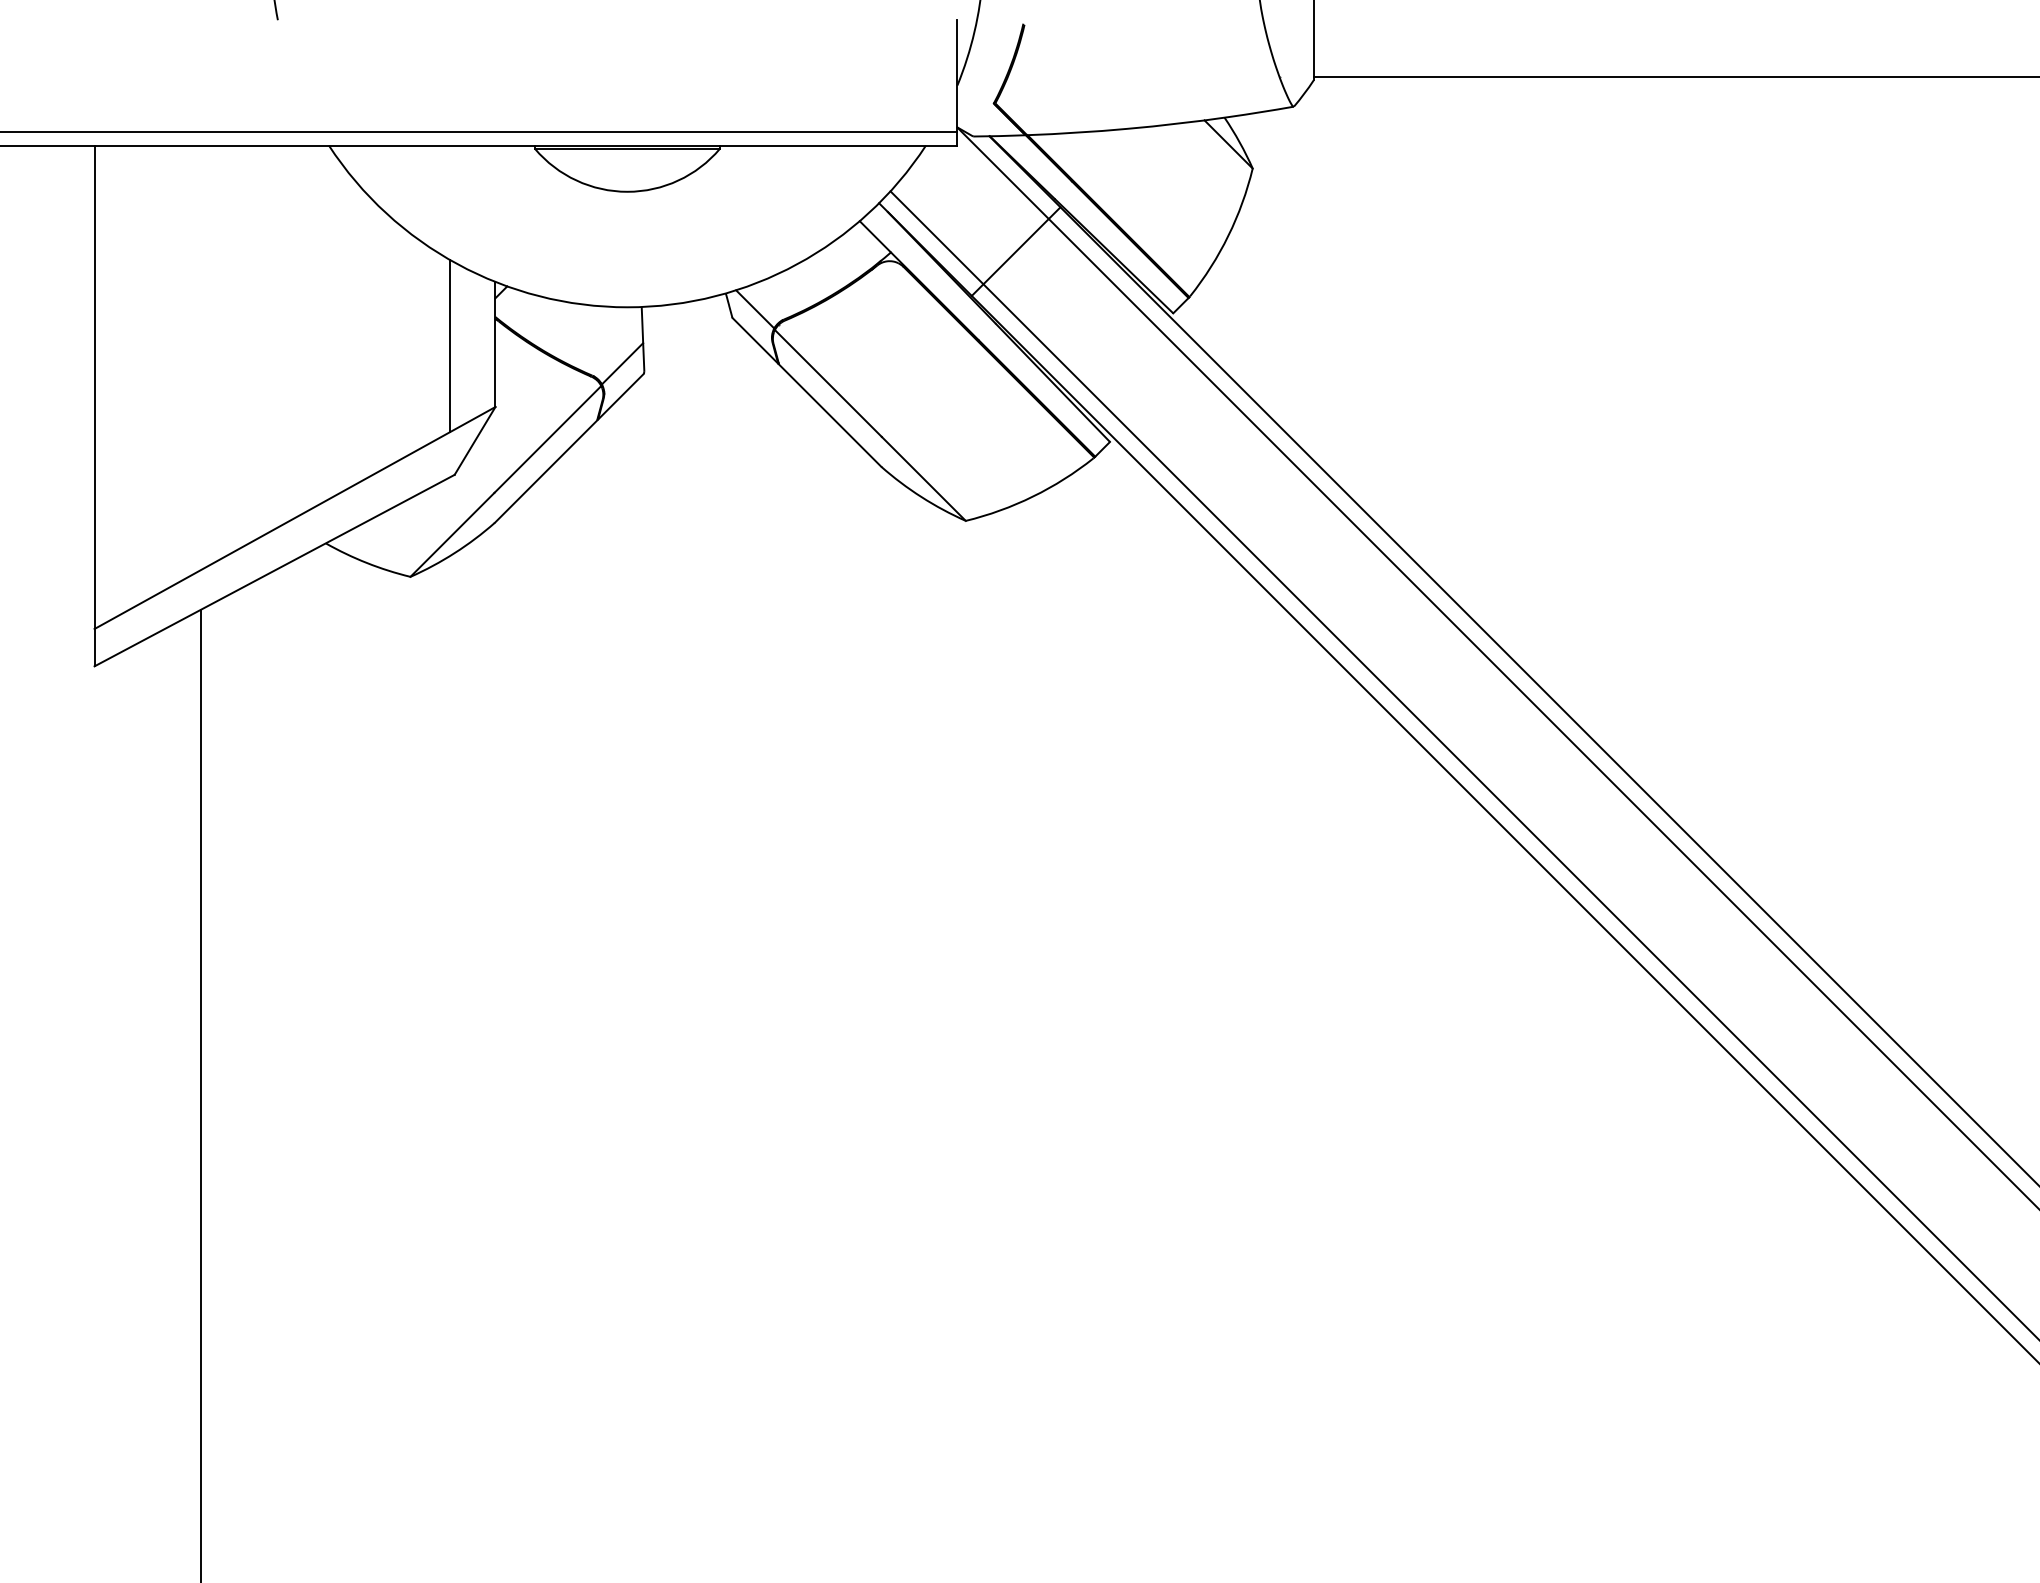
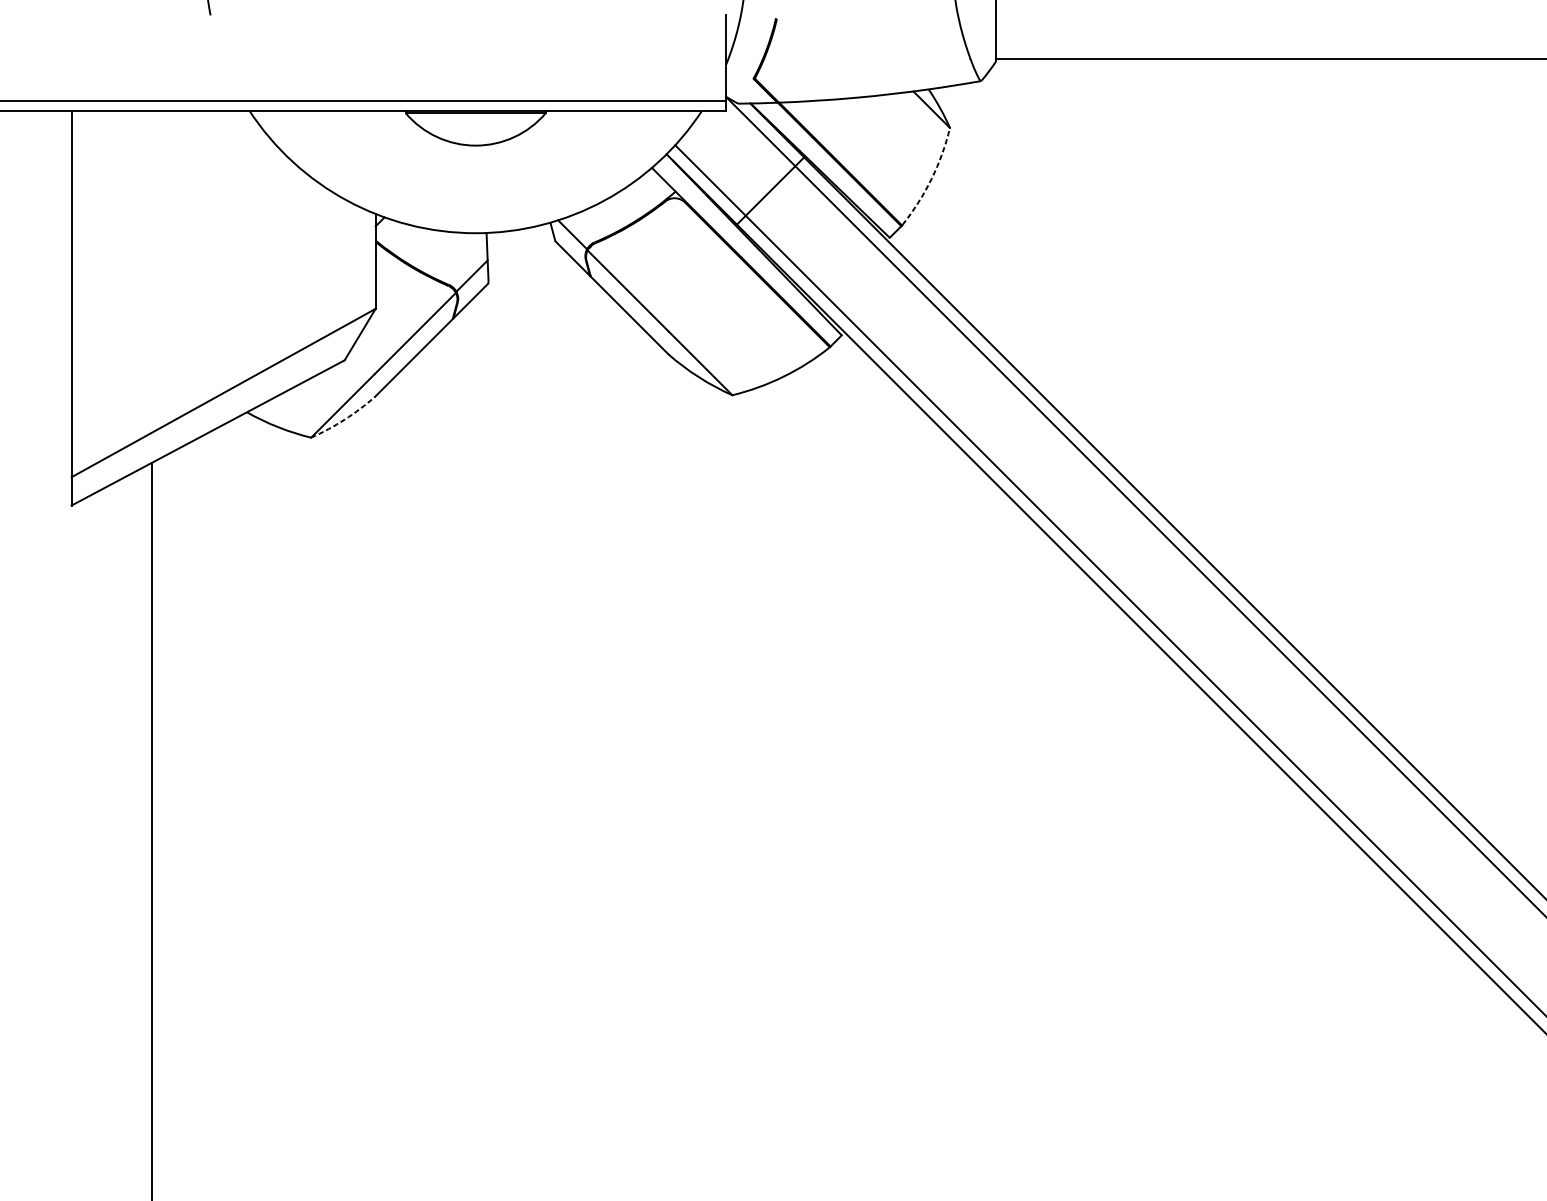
arc: (1228, 235) -> (931, 178), solid -> dashed
line: (449, 345) -> (340, 262), removed
arc: (454, 553) -> (344, 419), solid -> dashed

